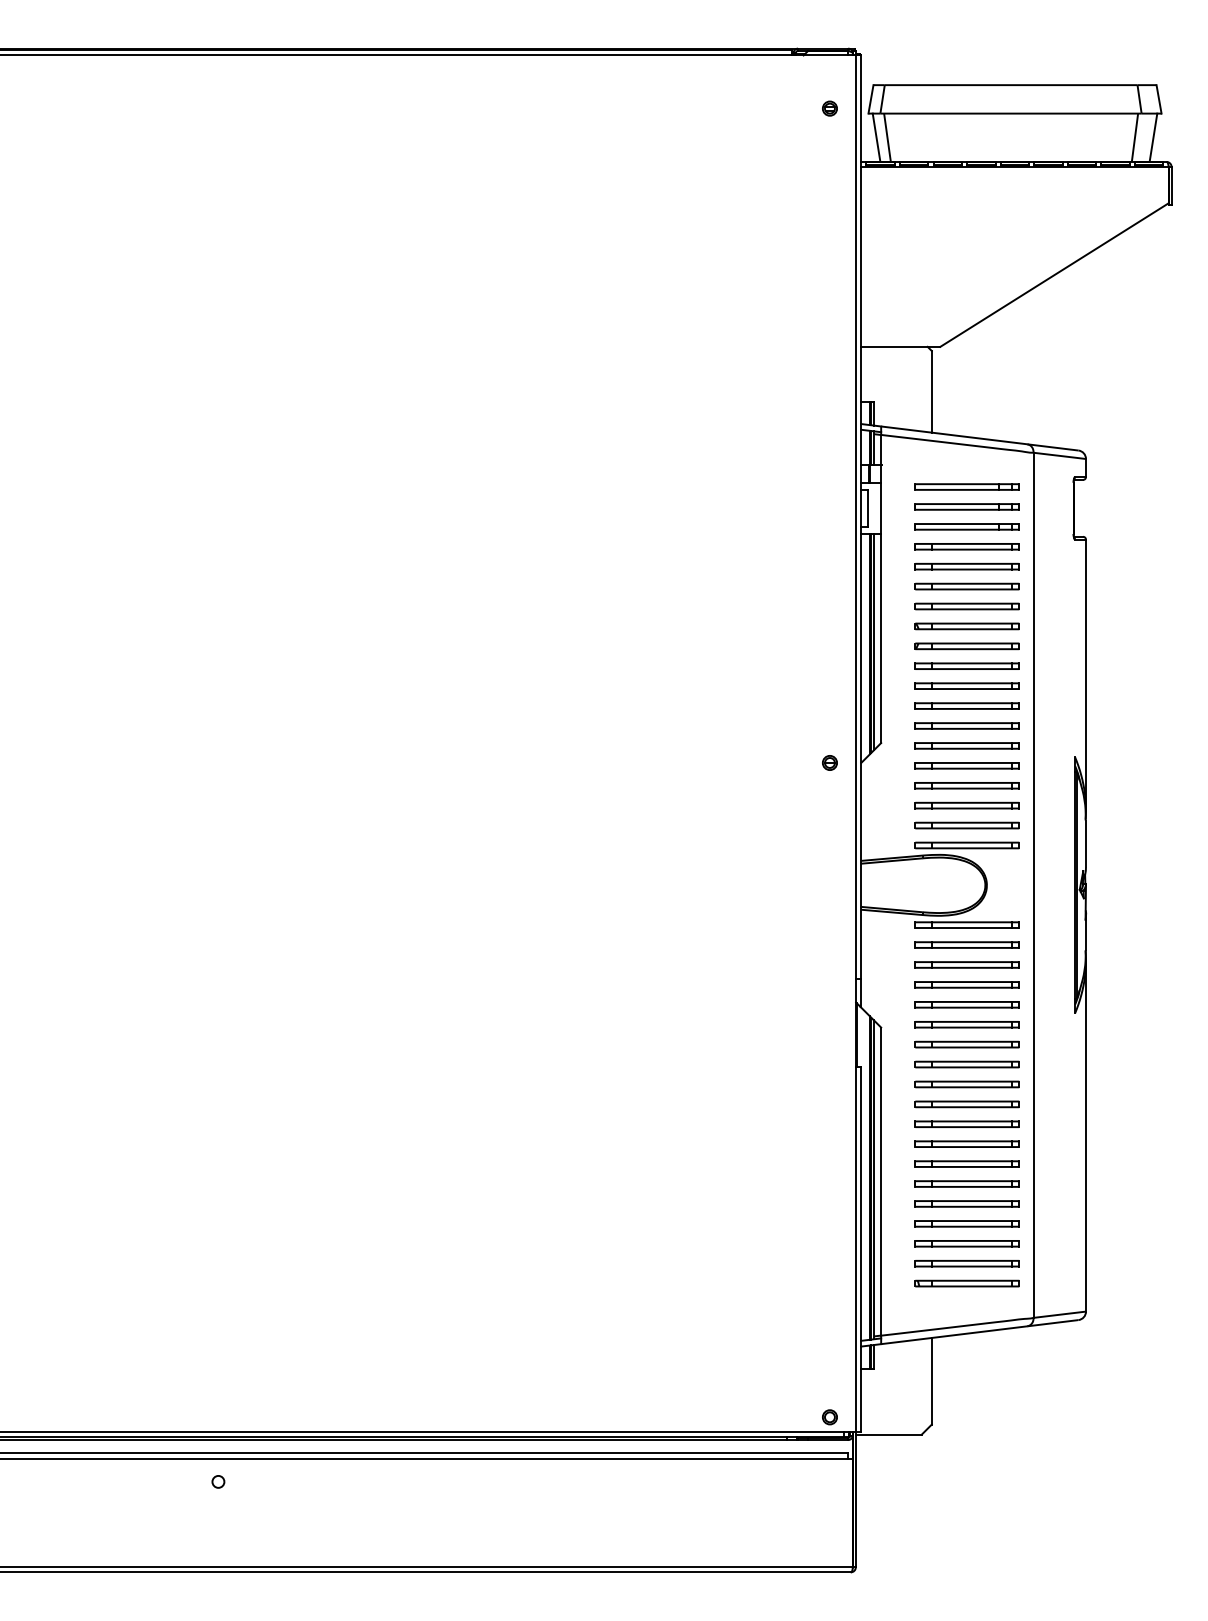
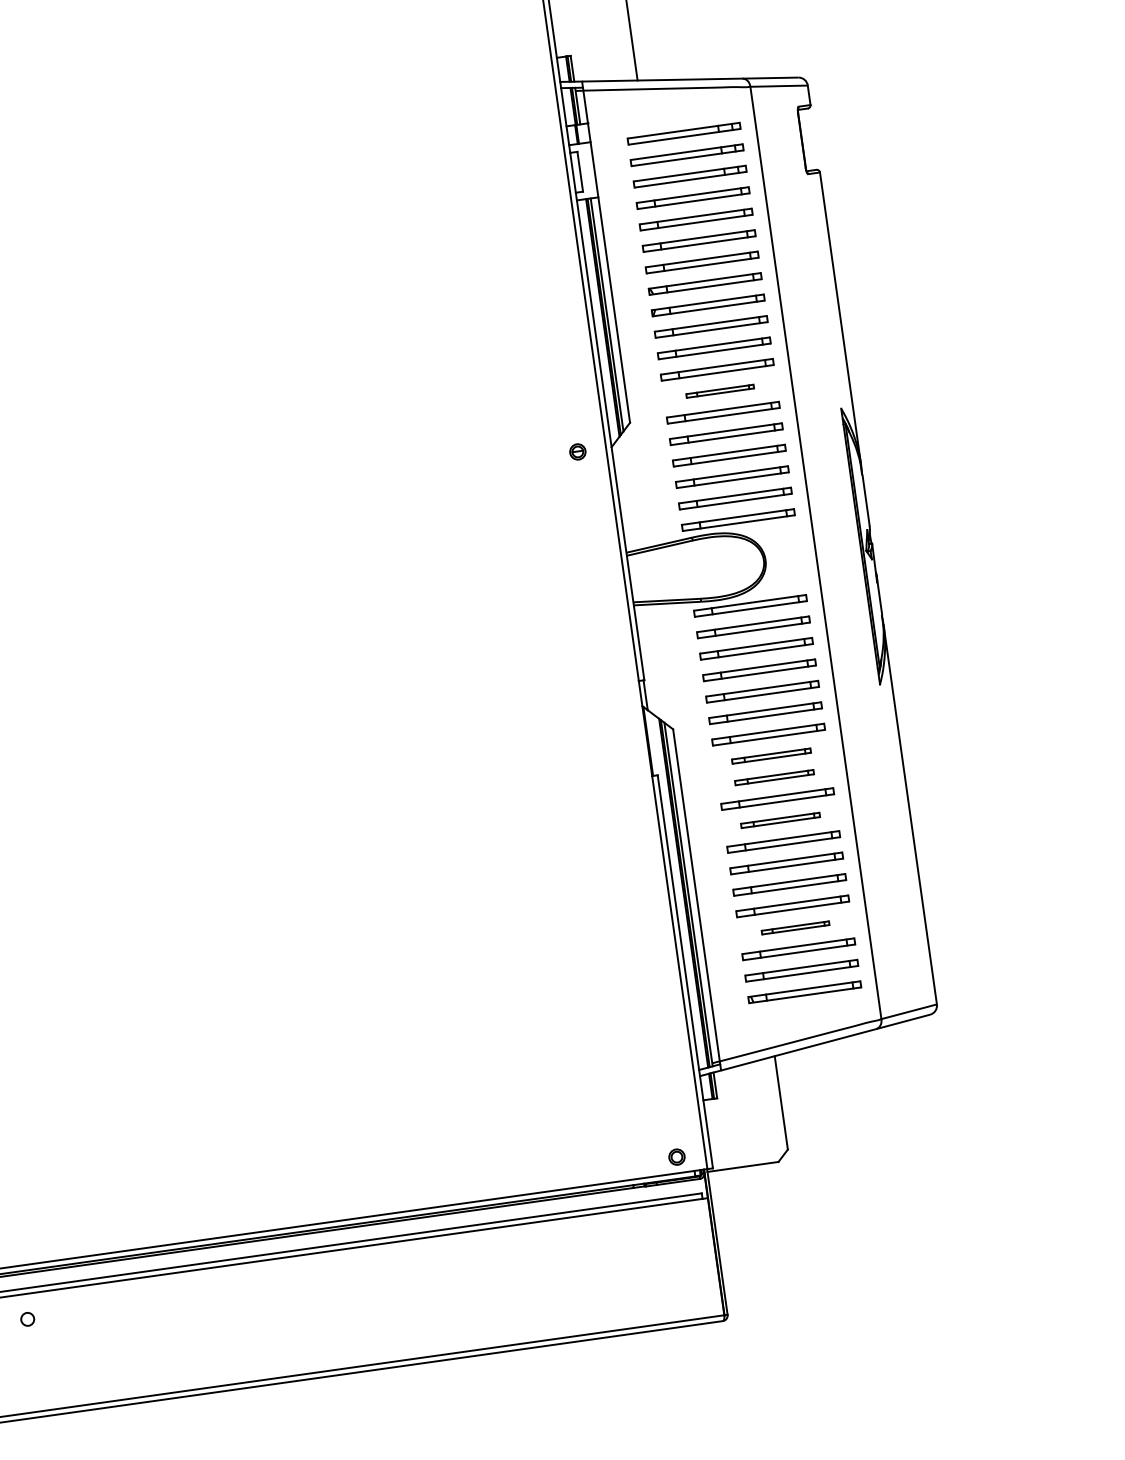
part: (966, 725) -> (719, 390), size x0.6
part: (966, 1064) -> (770, 756), size x0.7
part: (966, 1084) -> (773, 777), size x0.7
part: (966, 1123) -> (779, 819), size x0.7
part: (966, 1223) -> (794, 927), size x0.6

